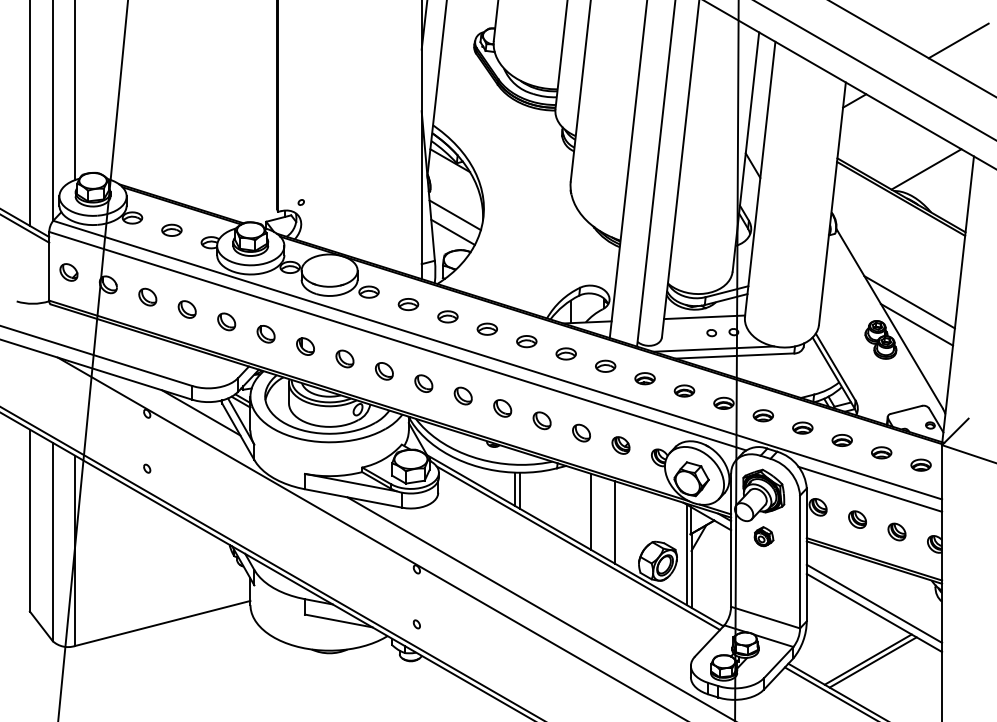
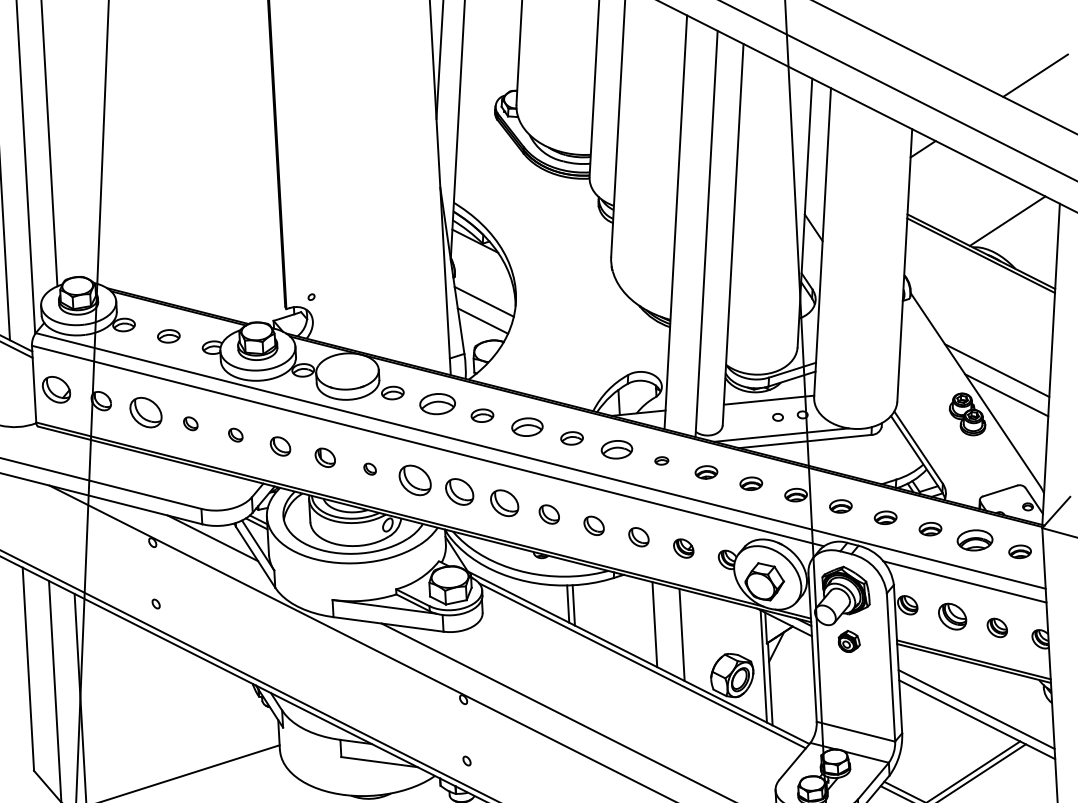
part: (68, 272) -> (56, 389), size x1.4
part: (147, 296) -> (145, 411), size x1.6
part: (408, 304) -> (437, 404), size x1.6
part: (186, 309) -> (190, 423), size x0.7
part: (226, 321) -> (235, 434), size x0.7
part: (486, 328) -> (526, 426), size x1.4
part: (565, 353) -> (616, 449), size x1.4
part: (344, 358) -> (369, 468), size x0.6
part: (605, 365) -> (661, 460), size x0.6
part: (383, 371) -> (413, 480), size x1.6
part: (423, 383) -> (459, 491), size x1.4
part: (462, 395) -> (503, 502), size x1.4
part: (881, 452) -> (975, 540), size x1.6
part: (857, 519) -> (952, 616), size x1.4

